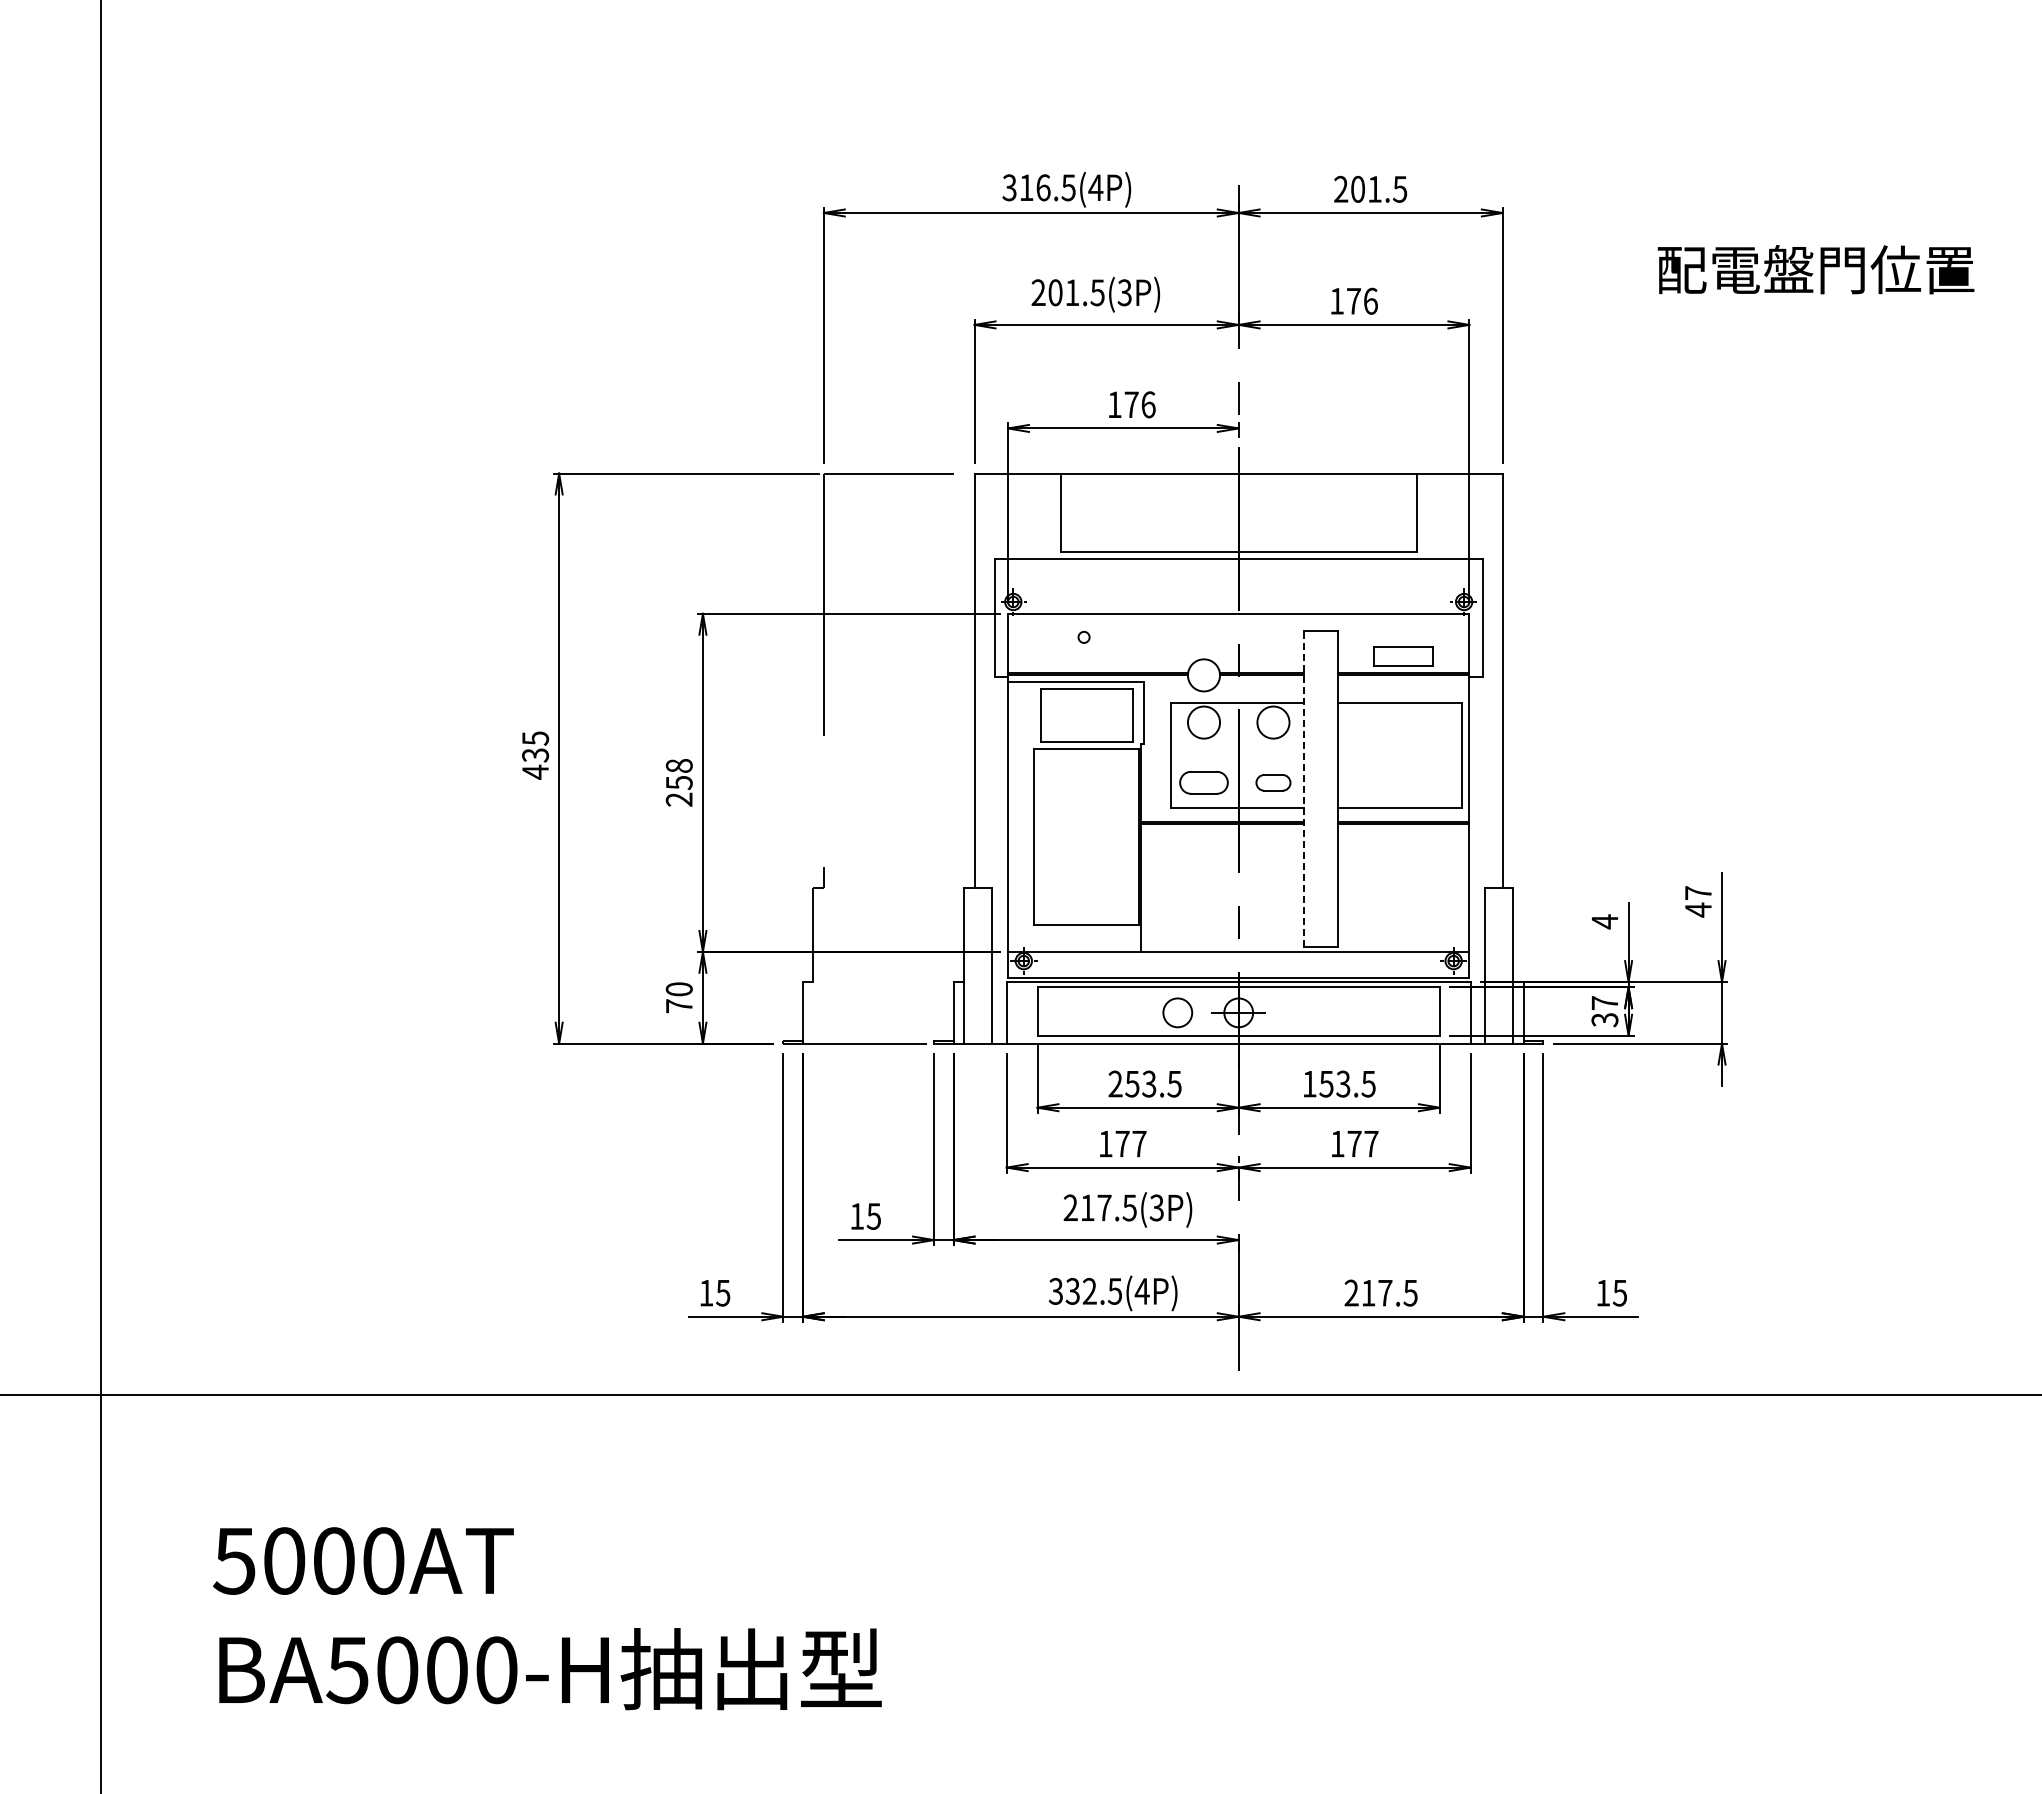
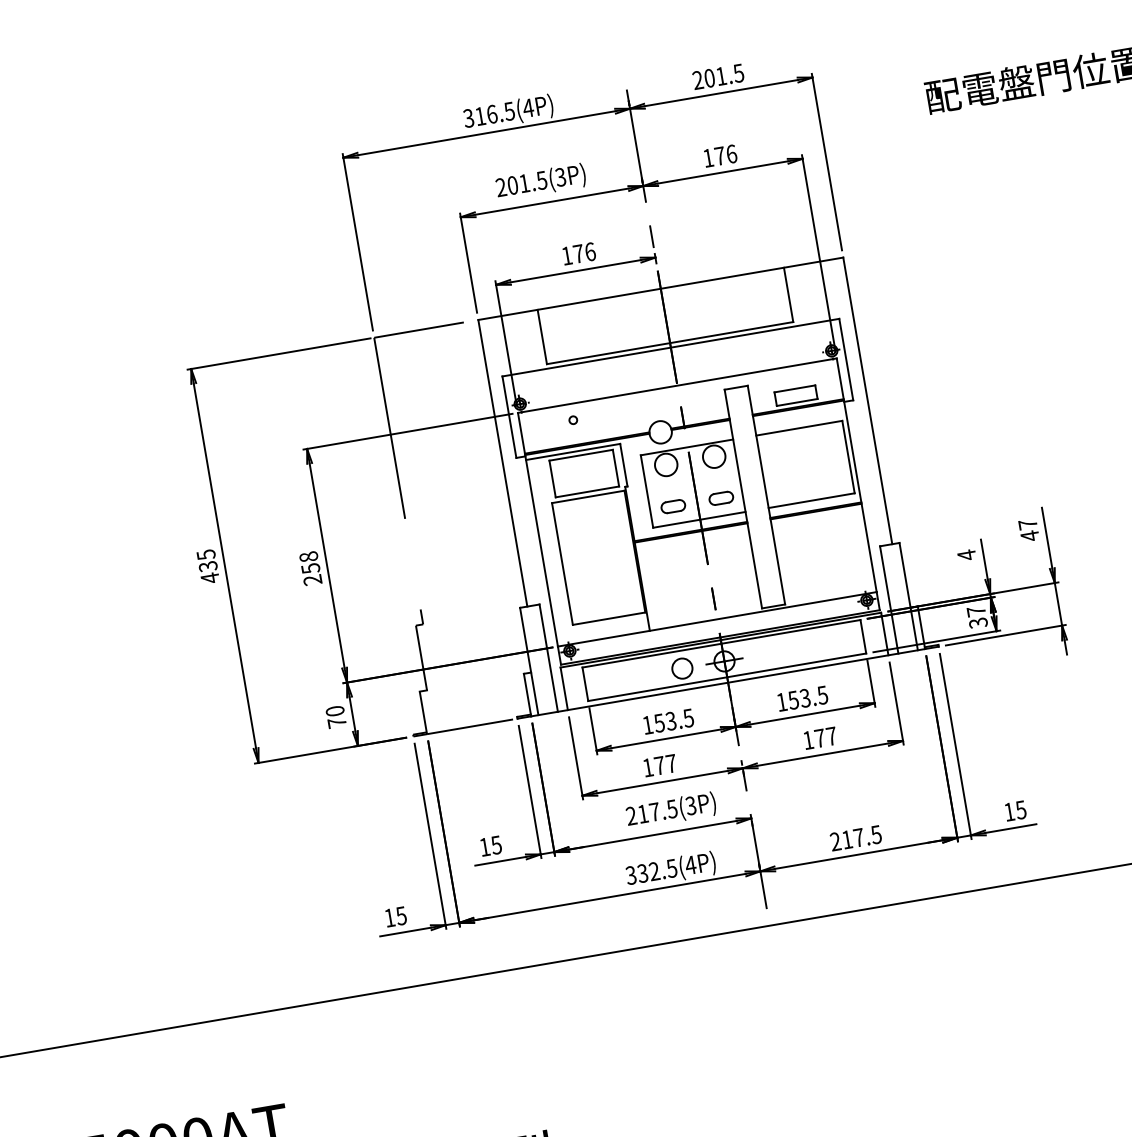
part: (1203, 782) -> (672, 506), size x0.71
line: (1304, 788) -> (743, 498), dashed -> solid
text: (1115, 1083) -> (647, 724), 253.5 -> 153.5

